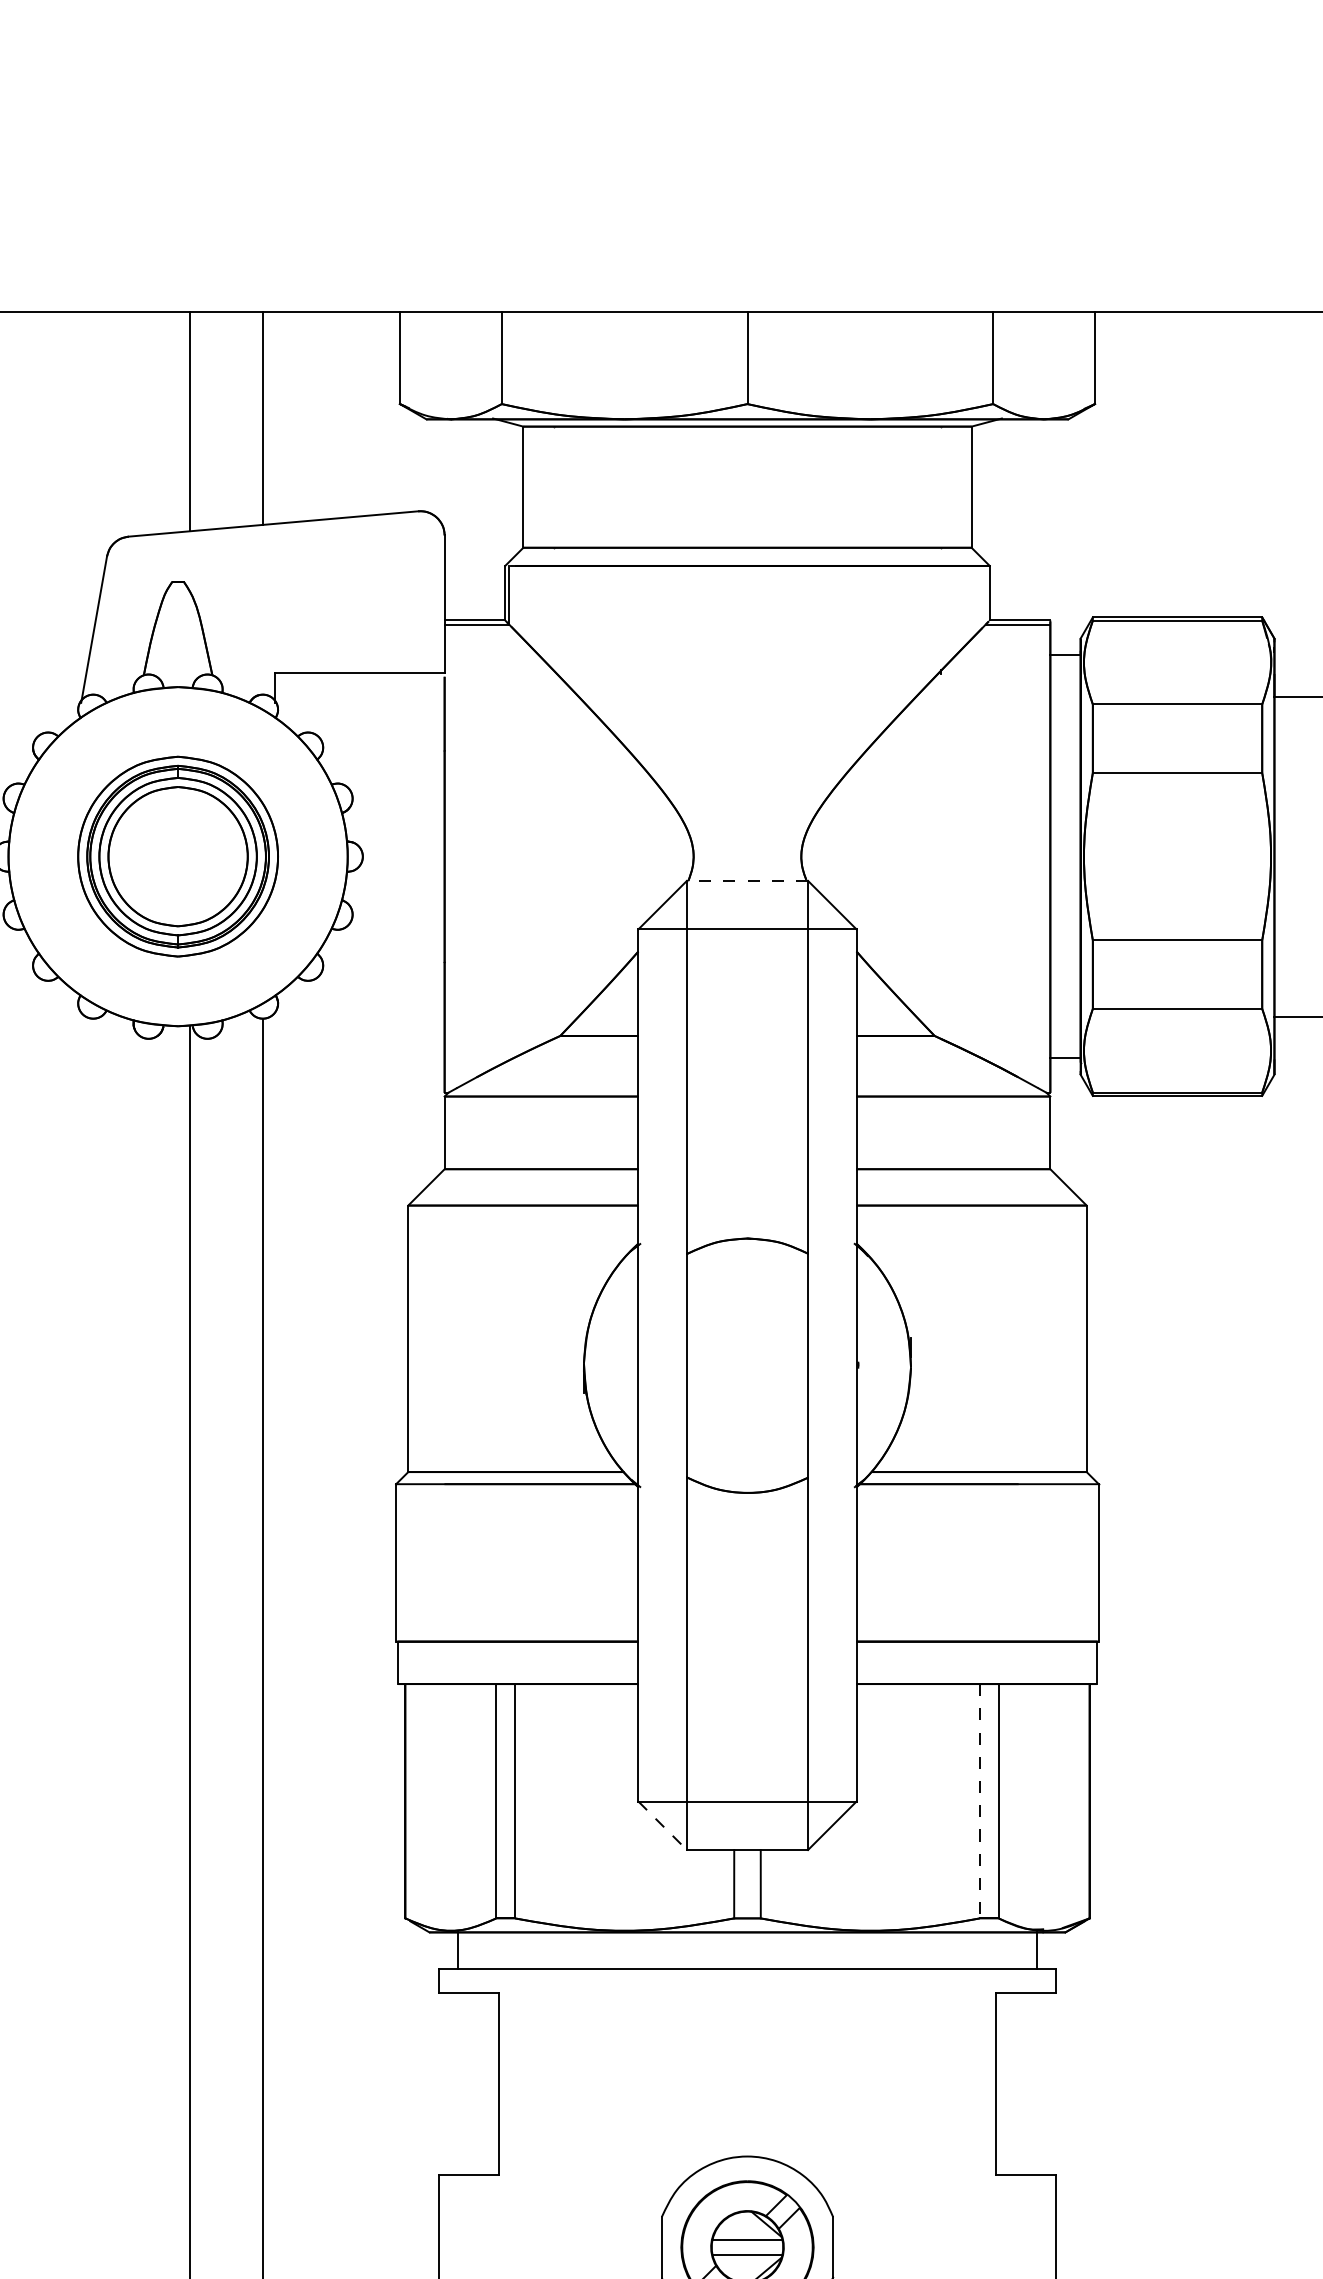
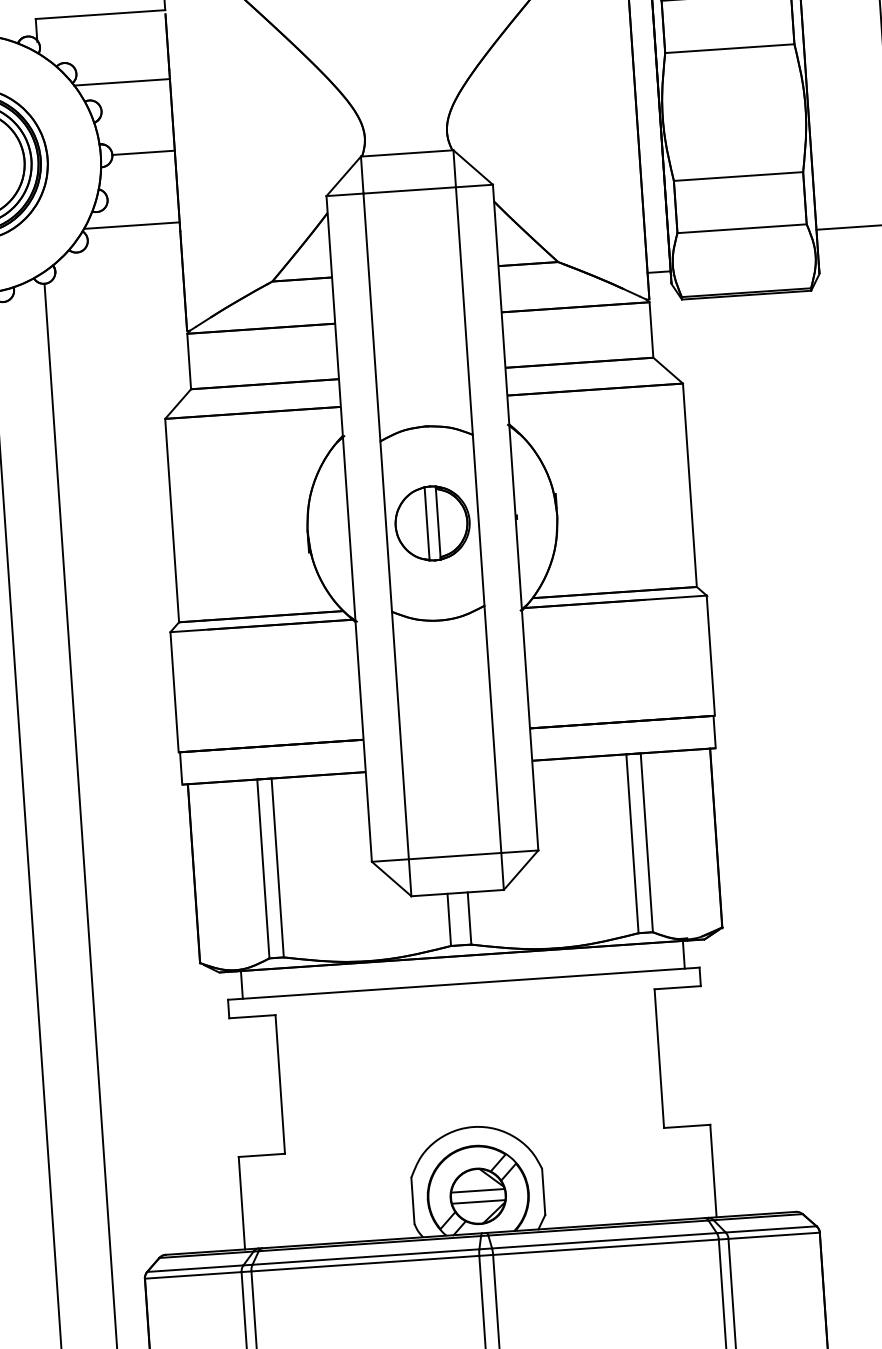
line: (381, 762) -> (121, 82), added
line: (403, 856) -> (143, 152), added
line: (747, 880) -> (407, 153), dashed -> solid
line: (381, 950) -> (131, 225), added
part: (747, 1365) -> (432, 523), added
line: (979, 1801) -> (632, 844), dashed -> solid
line: (663, 1826) -> (392, 879), dashed -> solid

